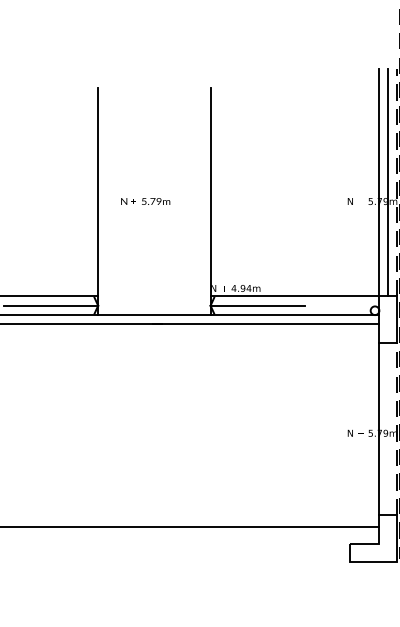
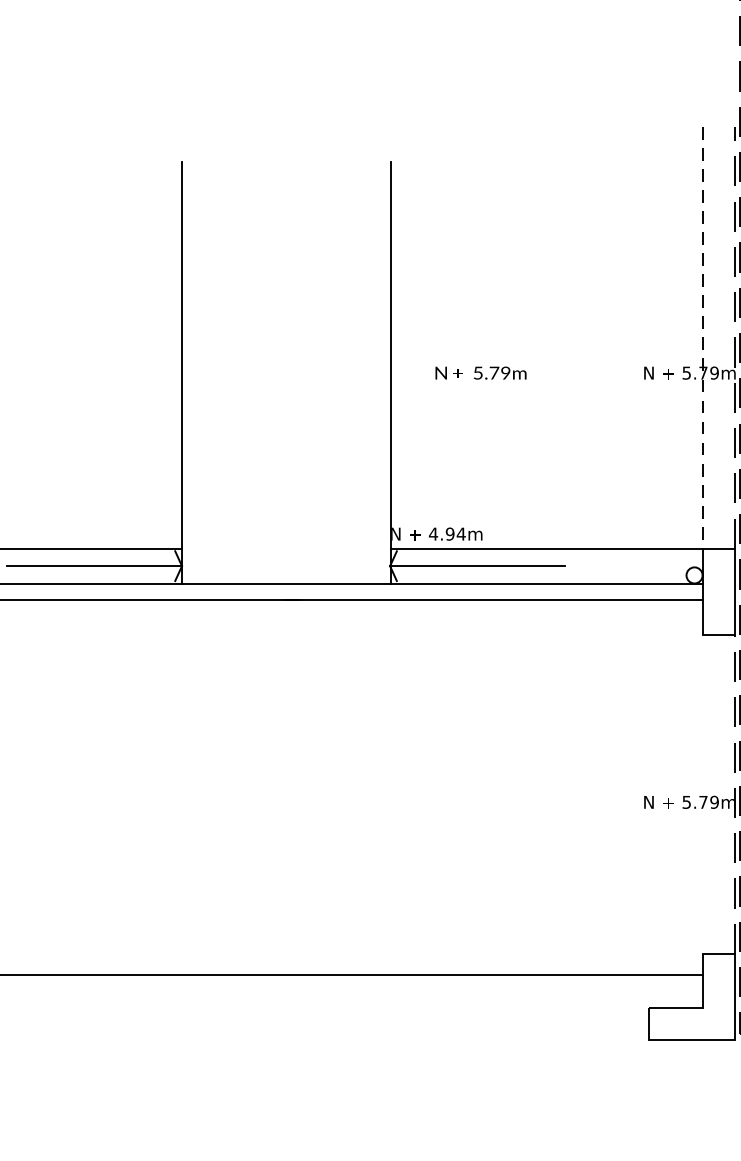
line: (379, 182) -> (702, 337), solid -> dashed
line: (388, 182) -> (719, 337), removed
text: (145, 201) -> (480, 373), moved
line: (379, 428) -> (702, 793), removed

